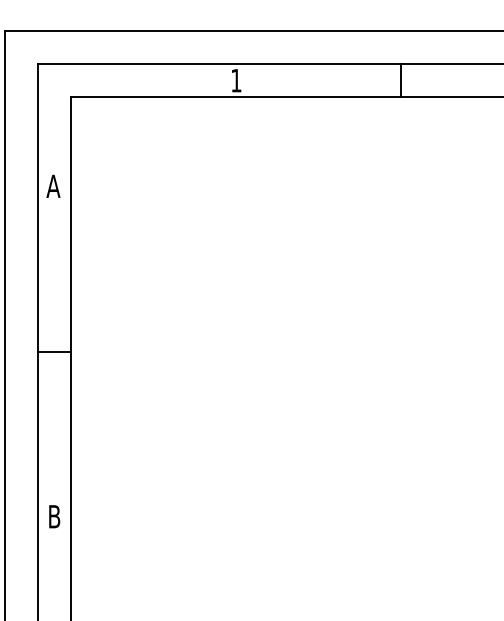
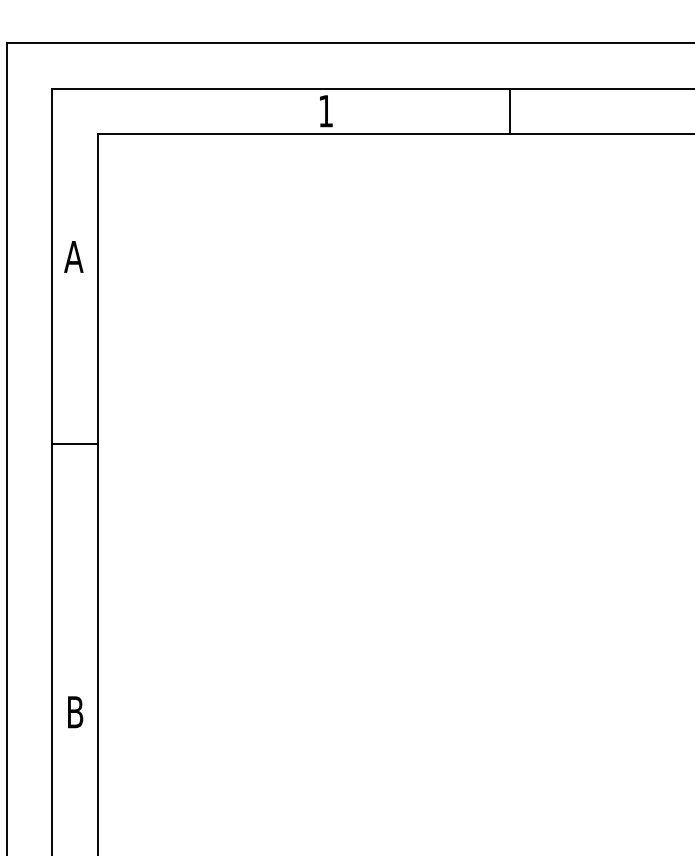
line: (401, 80) -> (510, 111), moved
line: (53, 351) -> (74, 443), moved

